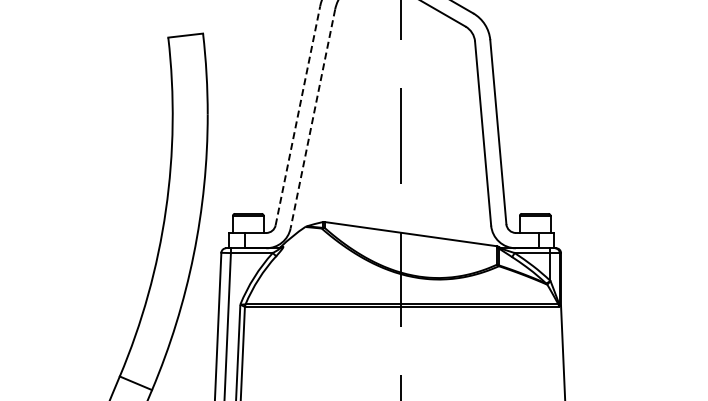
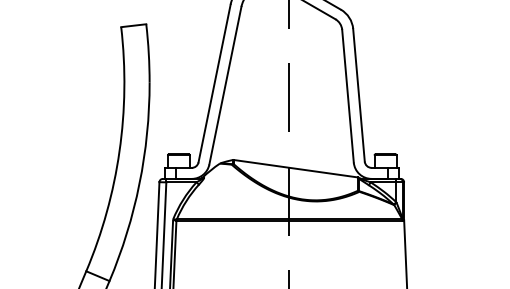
line: (297, 115) -> (214, 83), dashed -> solid
line: (312, 118) -> (225, 85), dashed -> solid

